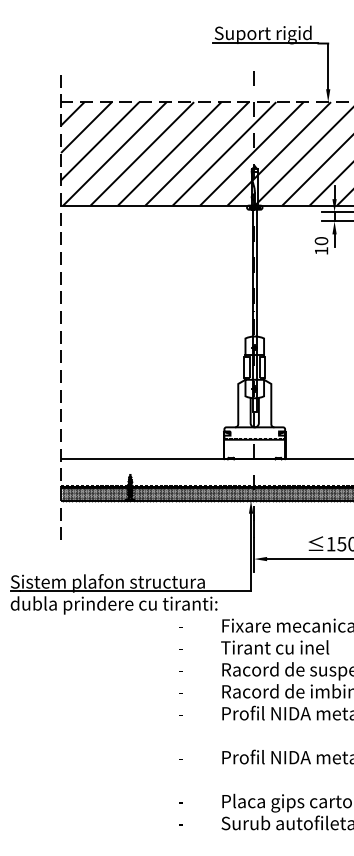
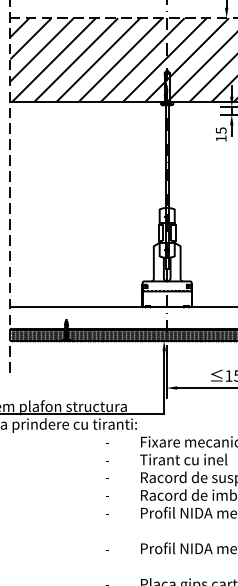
text: (321, 241) -> (221, 130), 10 -> 15

